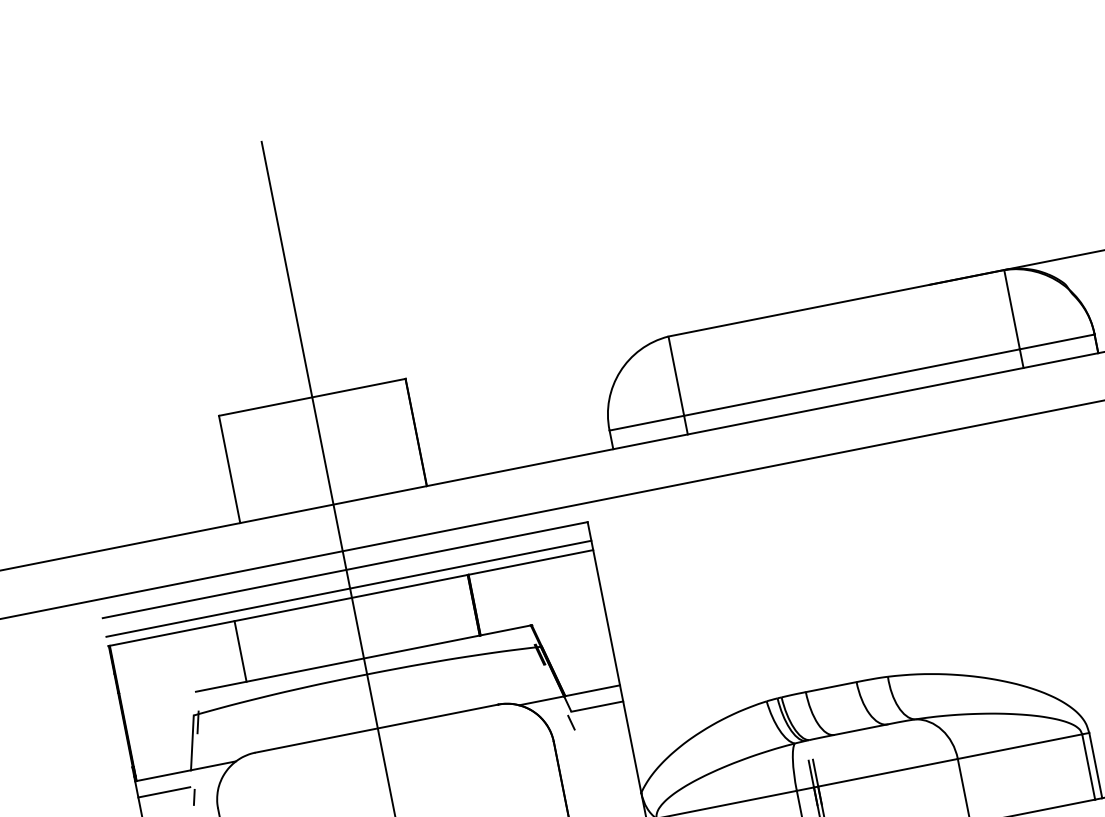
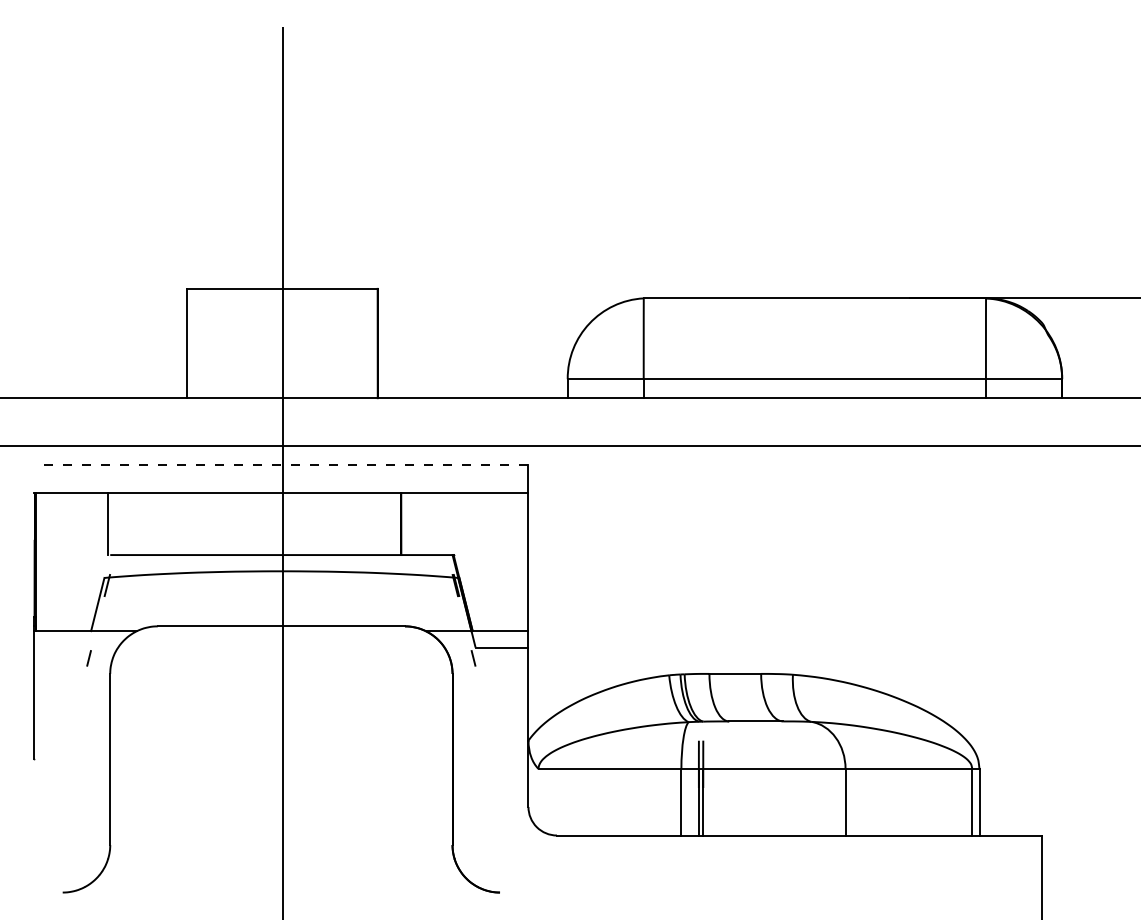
line: (344, 570) -> (280, 464), solid -> dashed
line: (349, 588) -> (281, 483), removed
line: (240, 651) -> (107, 524), moved
line: (164, 792) -> (60, 647), removed

